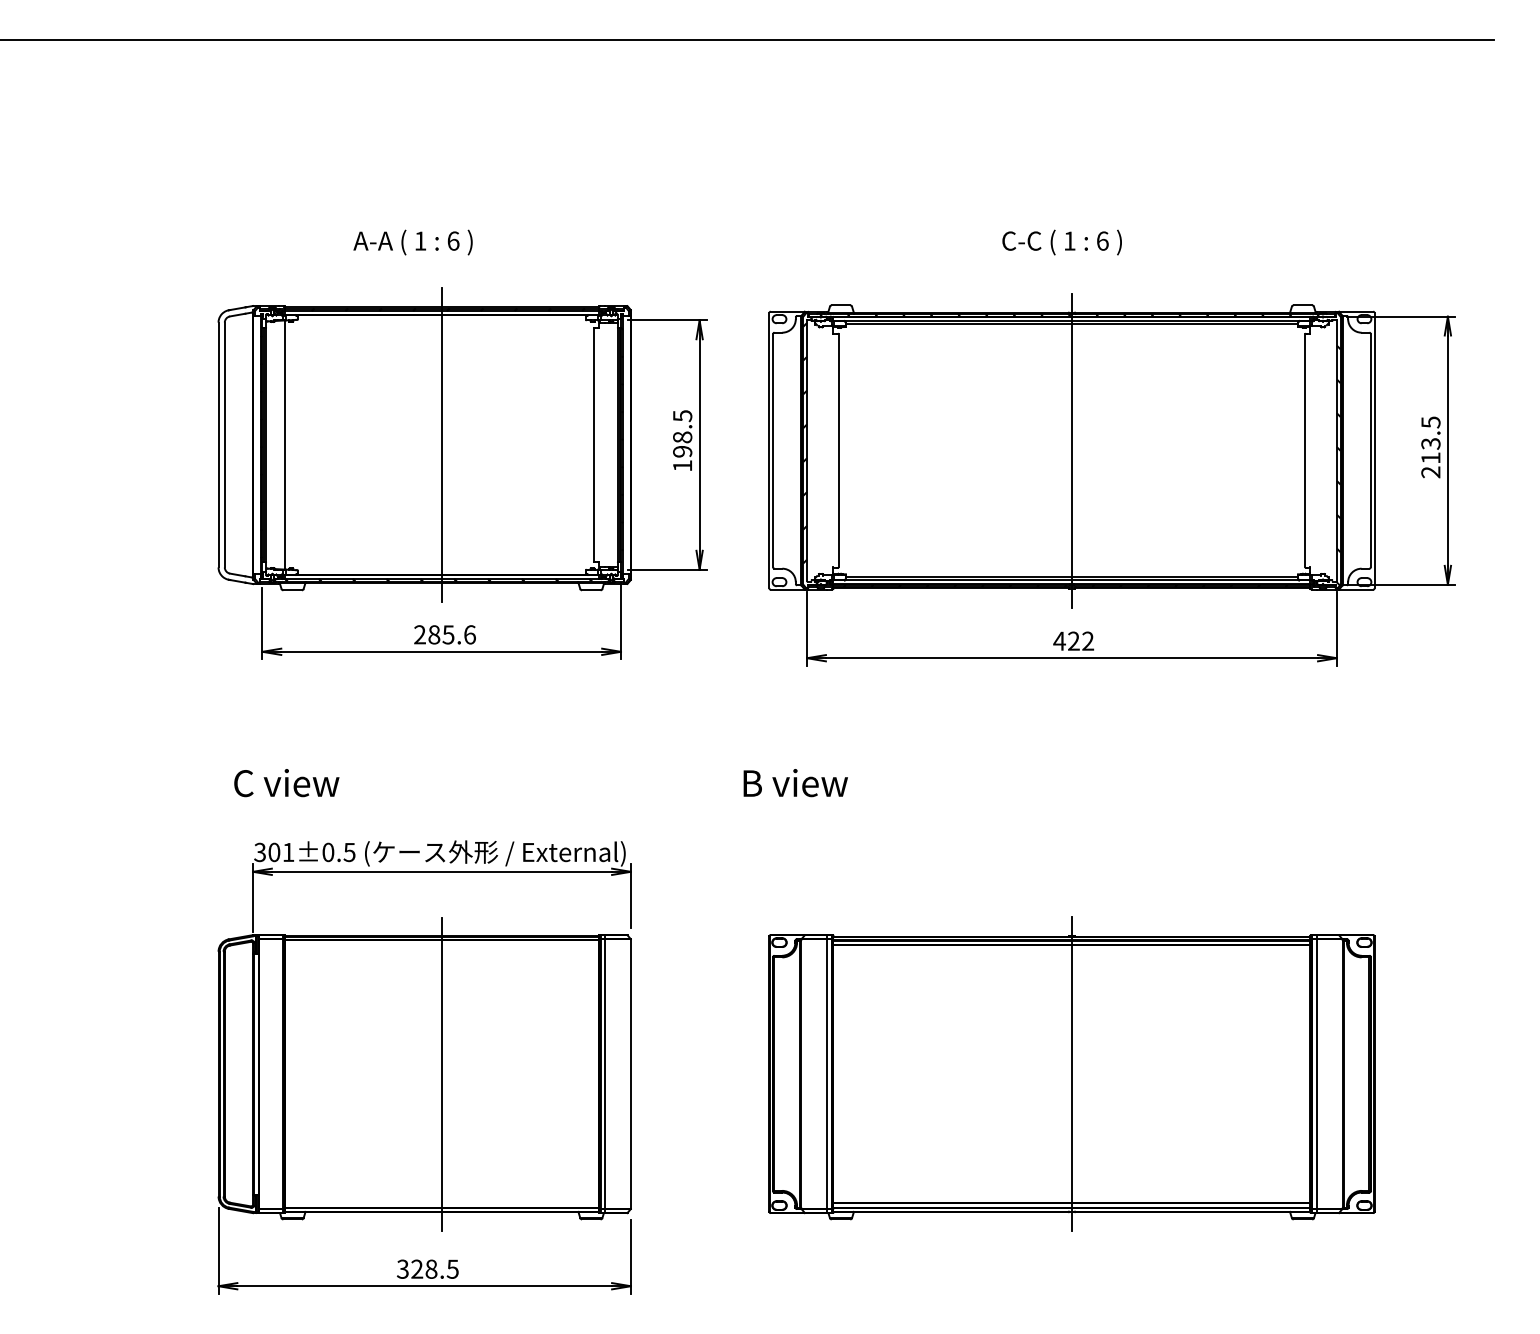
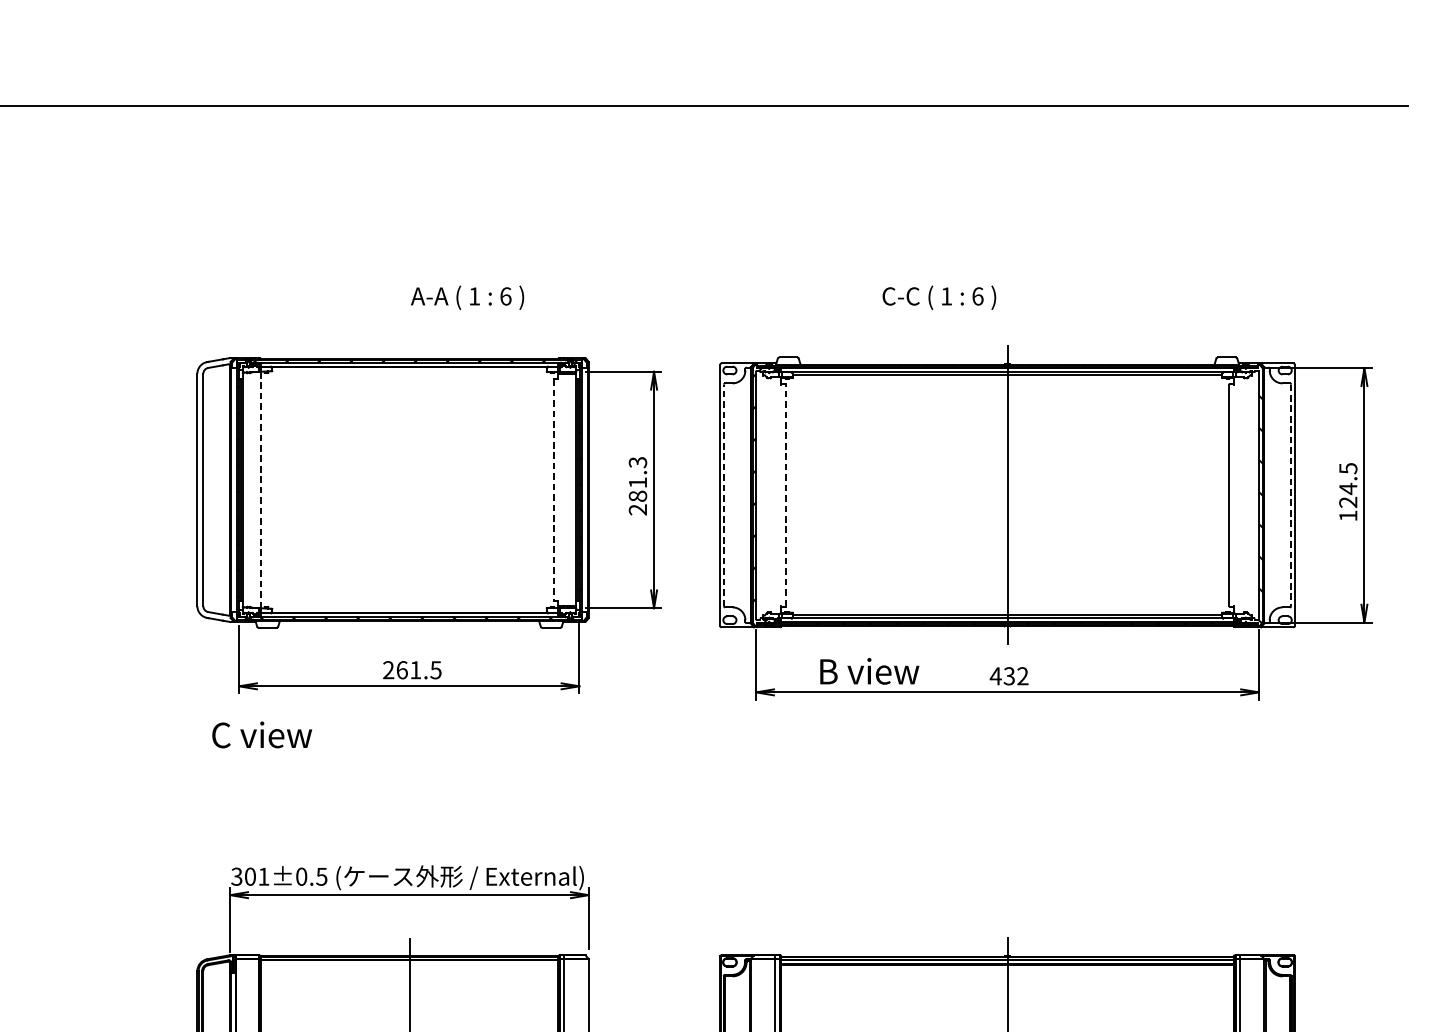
text: (412, 242) -> (466, 297), moved
text: (1061, 242) -> (938, 297), moved
text: (682, 440) -> (637, 485), 198.5 -> 281.3
line: (441, 444) -> (409, 489), removed
line: (285, 445) -> (260, 490), solid -> dashed
line: (593, 445) -> (553, 490), solid -> dashed
line: (773, 450) -> (724, 495), solid -> dashed
line: (838, 450) -> (785, 495), solid -> dashed
line: (1370, 450) -> (1290, 495), solid -> dashed
text: (1430, 457) -> (1347, 501), 213.5 -> 124.5
text: (451, 634) -> (418, 669), 285.6 -> 261.5
text: (1073, 641) -> (1009, 676), 422 -> 432
text: (286, 783) -> (261, 735), moved
text: (795, 783) -> (869, 671), moved

